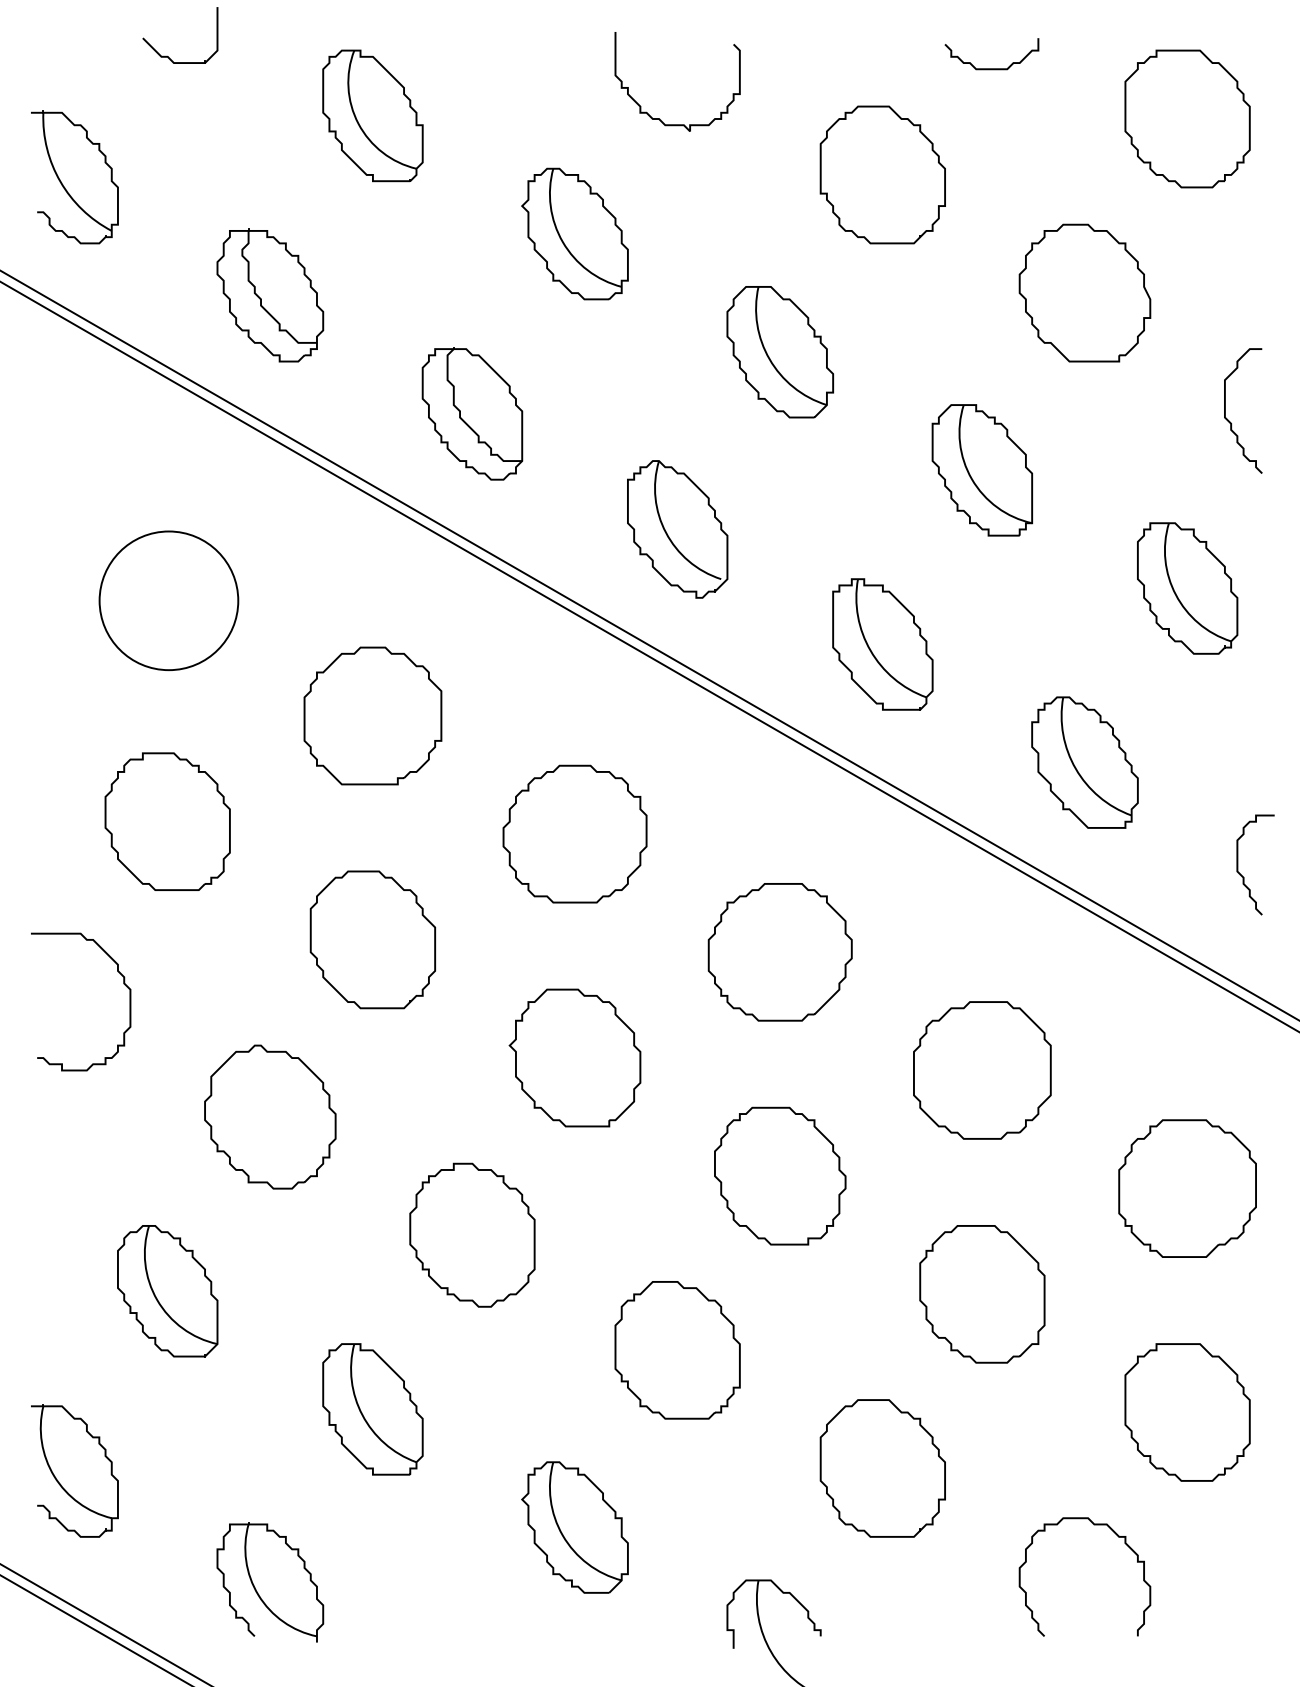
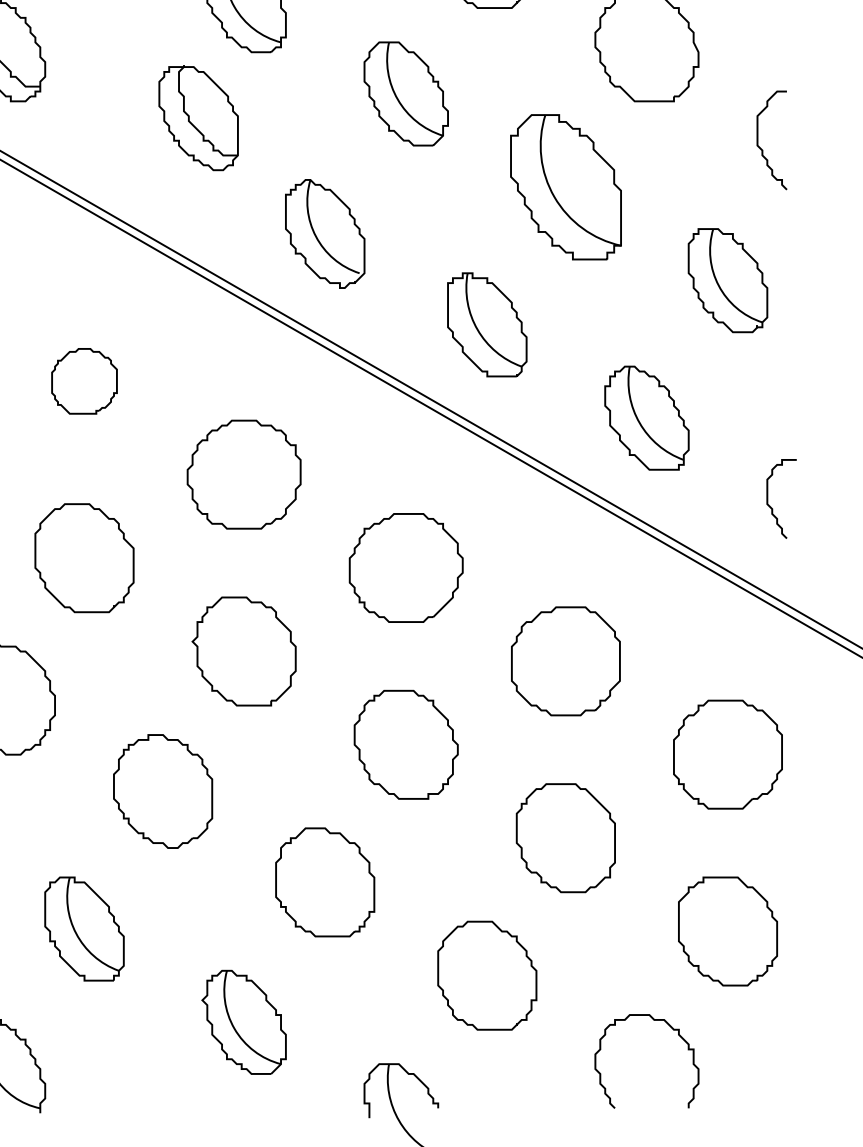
part: (472, 413) -> (198, 117), moved
part: (981, 470) -> (565, 187), size x1.4
part: (372, 715) -> (84, 380), size x0.6

